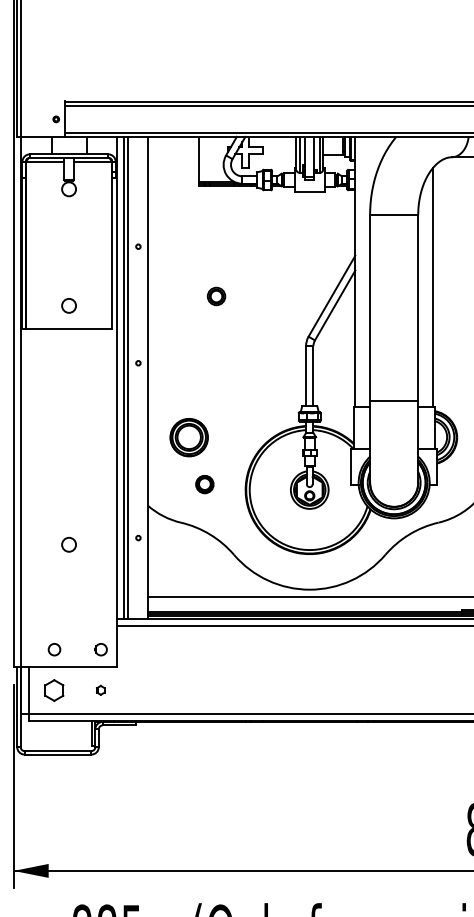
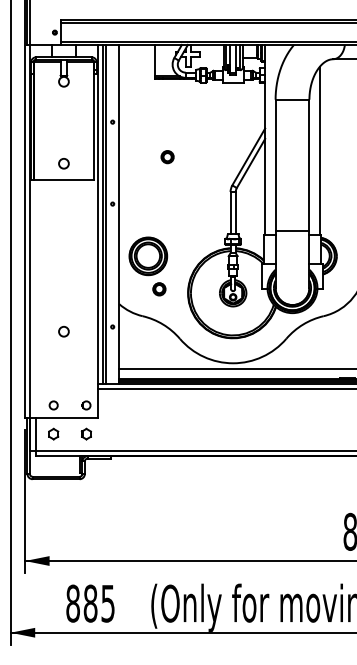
part: (189, 437) -> (148, 256), size x1.43
part: (54, 689) -> (53, 433), size x0.71
part: (99, 689) -> (85, 433), size x1.67

